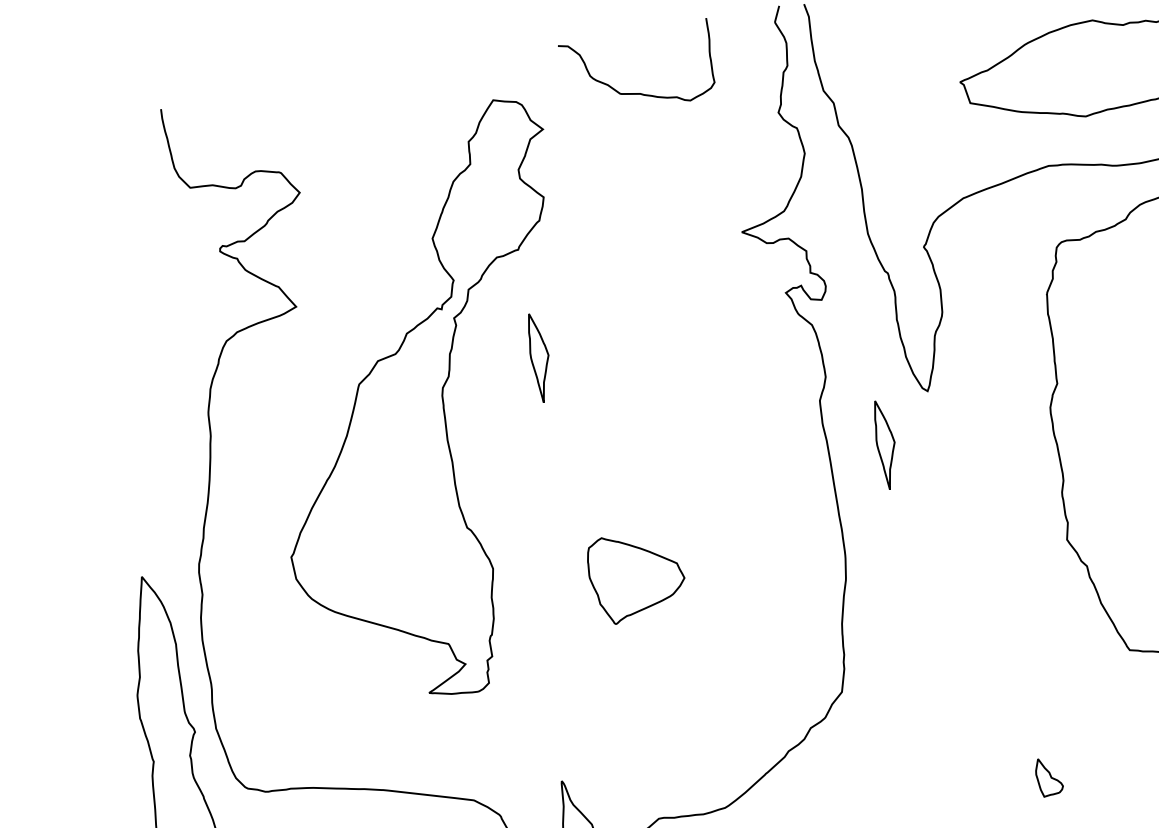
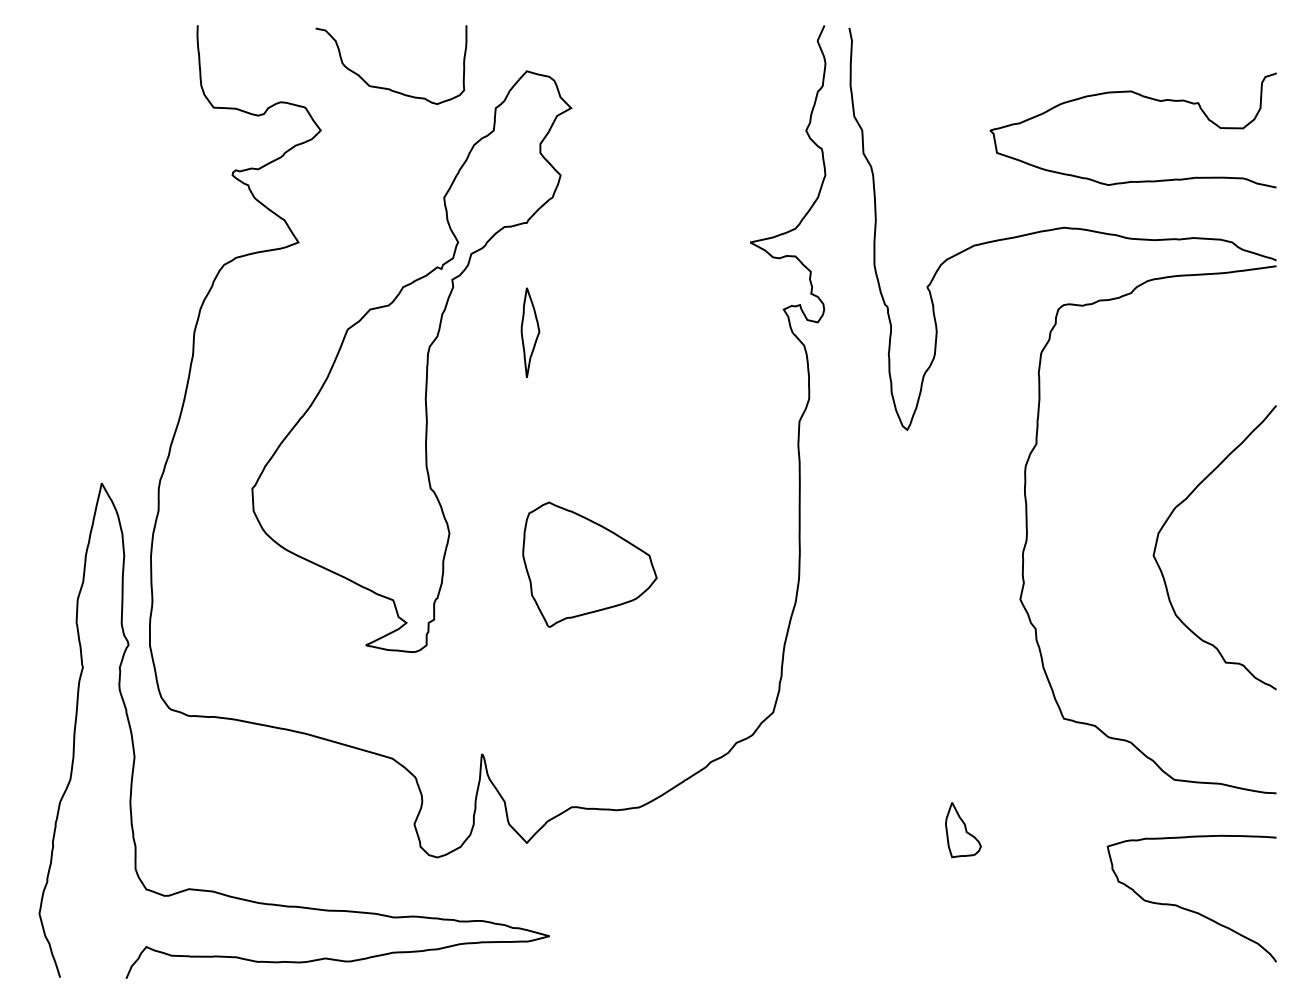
curve: (636, 92) -> (385, 87), moved
part: (886, 444) -> (857, 475), removed
part: (636, 576) -> (589, 564), size x1.43
part: (1049, 777) -> (963, 830), size x1.43

